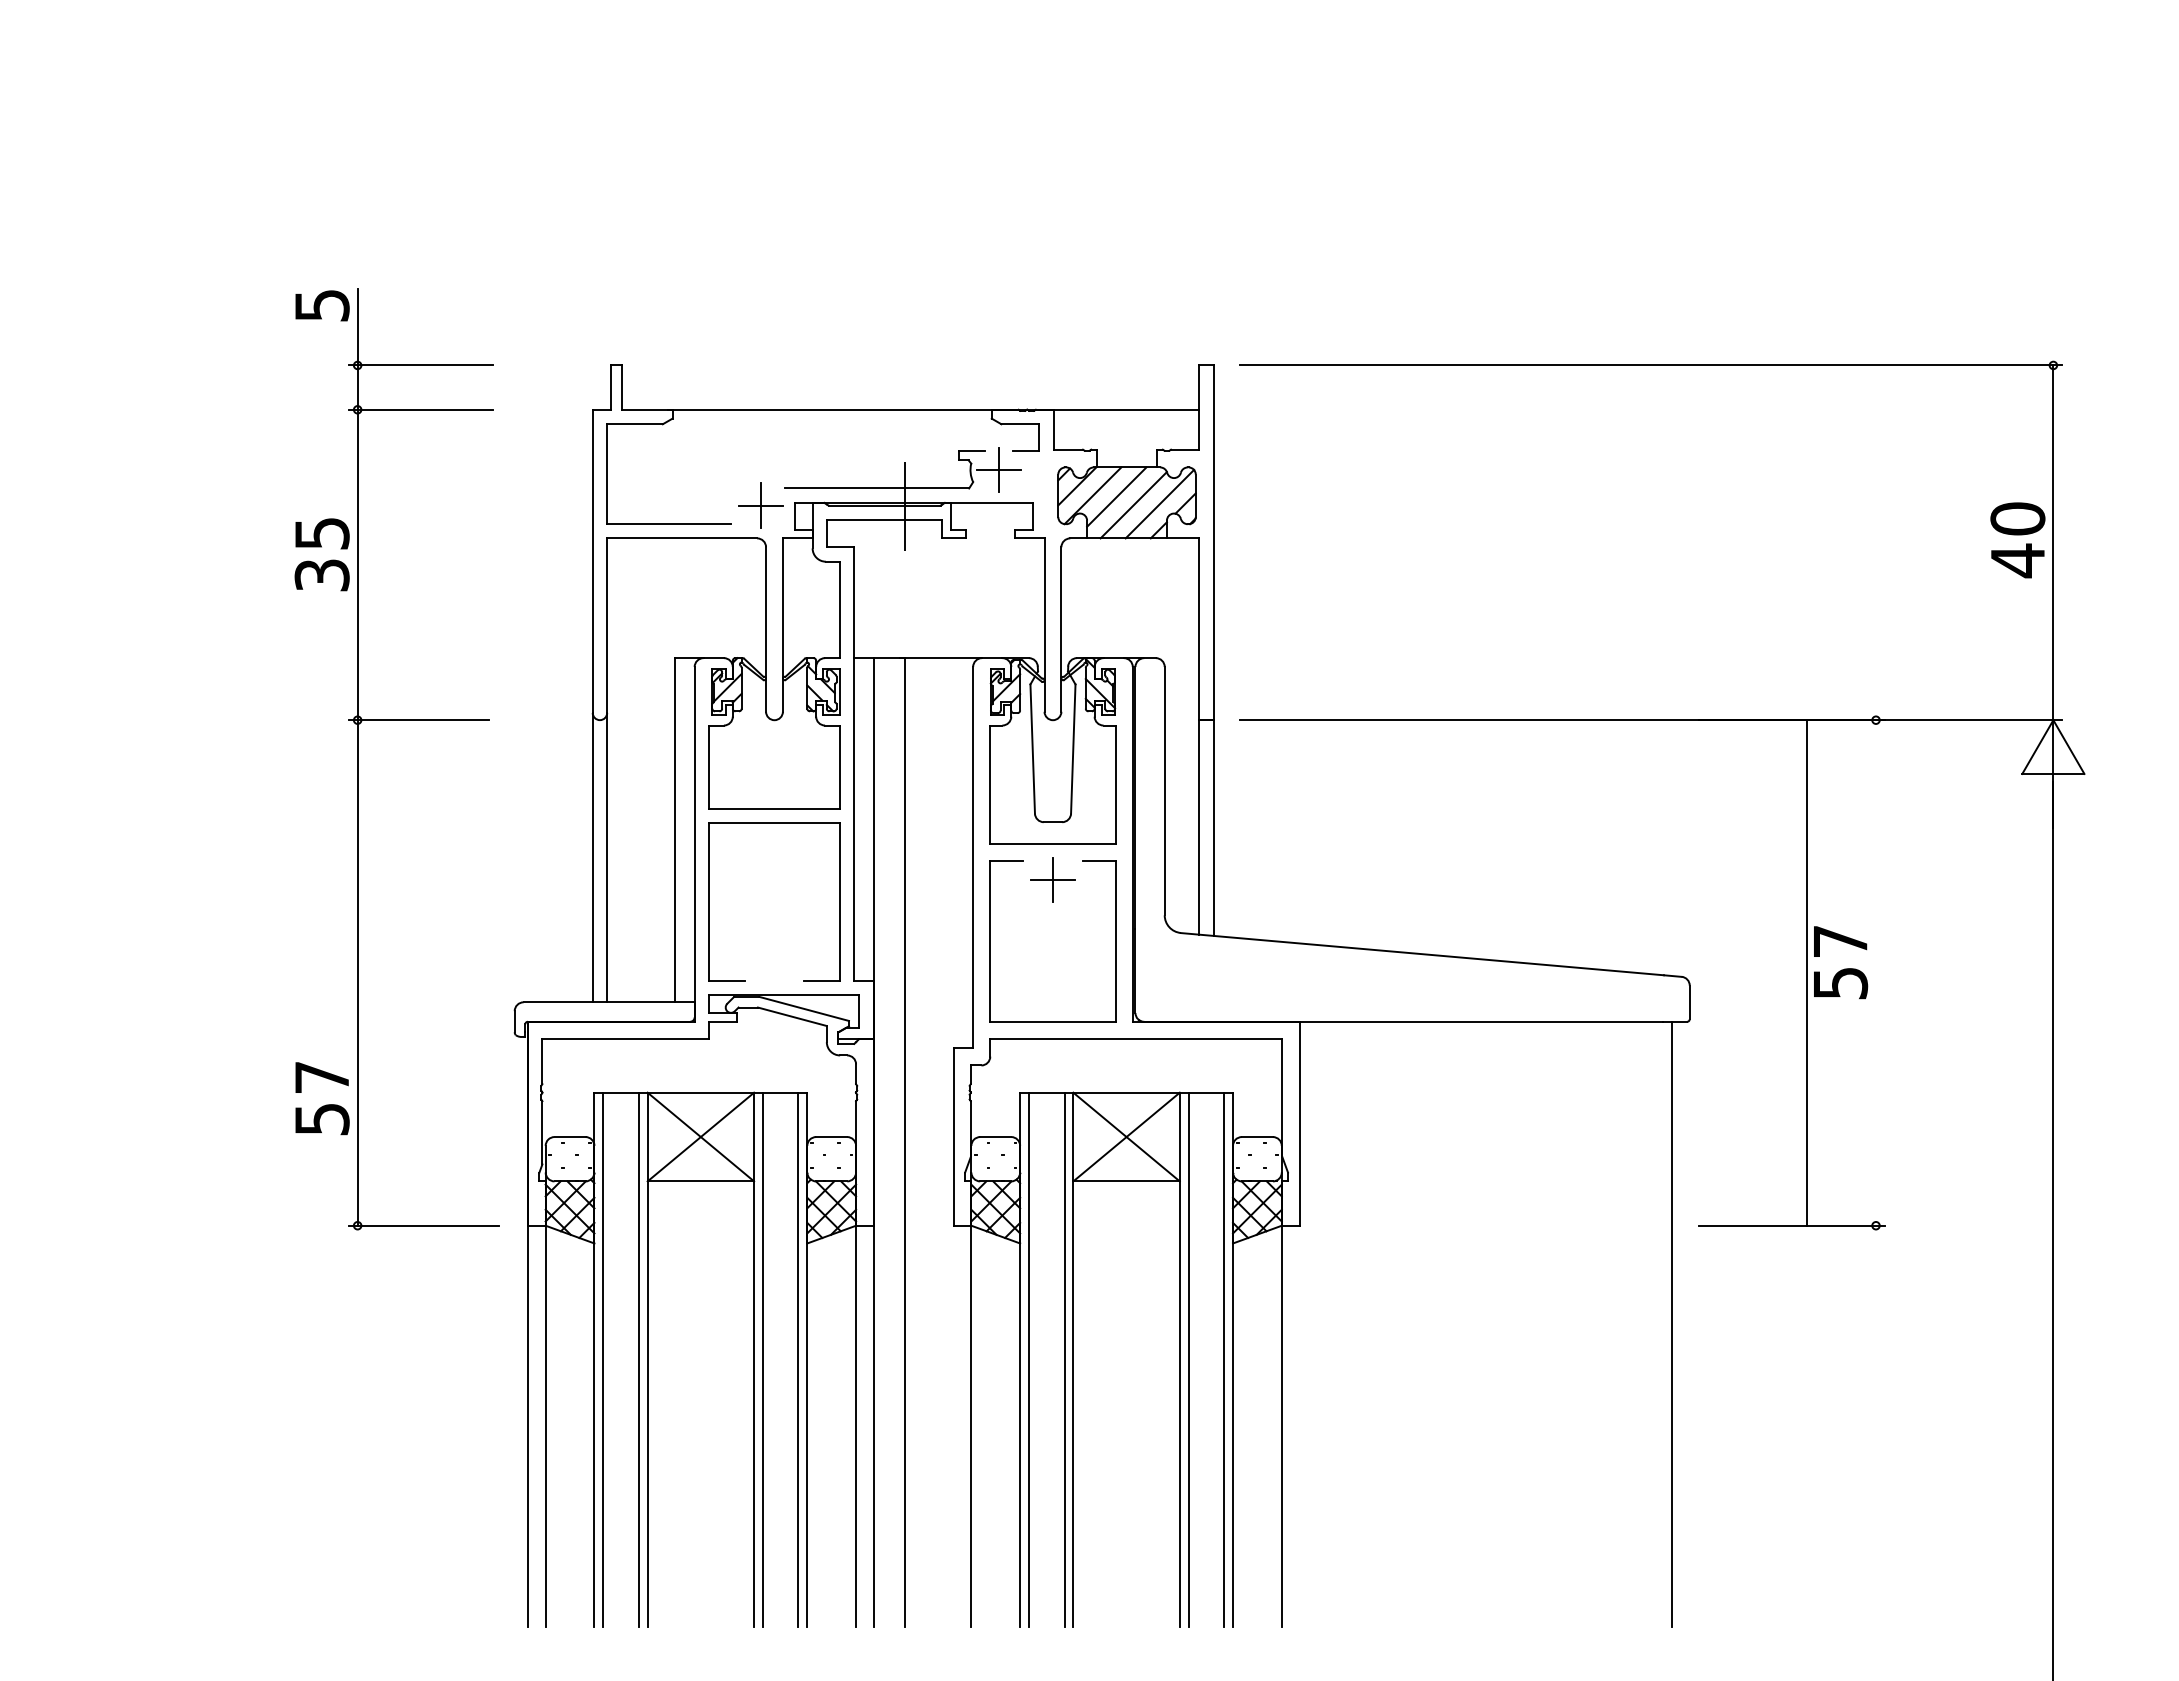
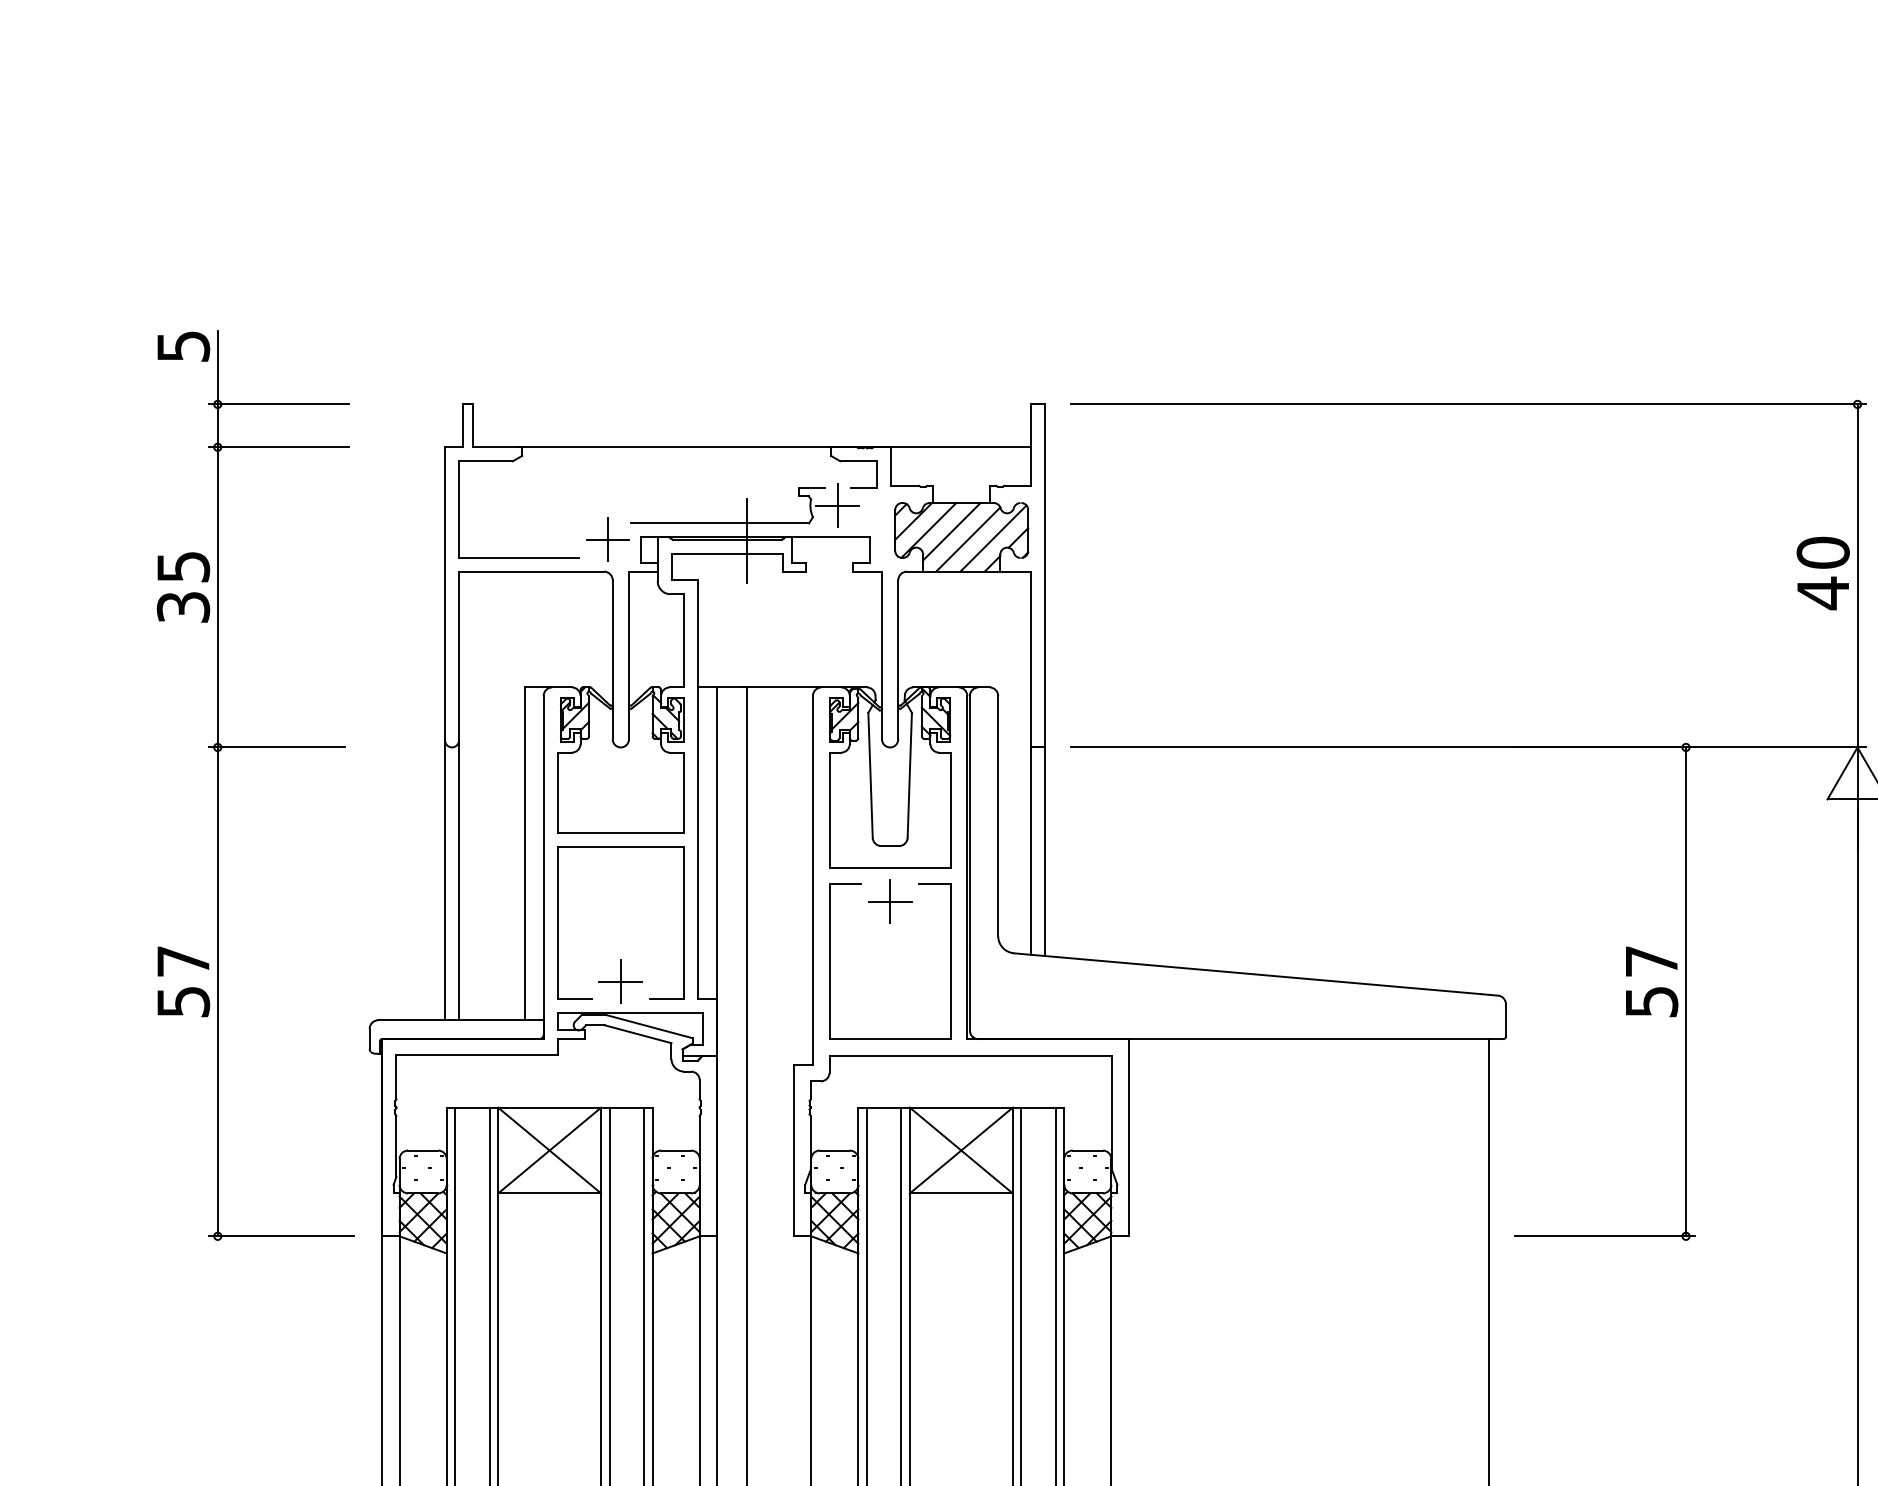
part: (774, 962) -> (620, 981), added
line: (1807, 972) -> (1686, 991), moved
text: (322, 1098) -> (183, 981), moved

